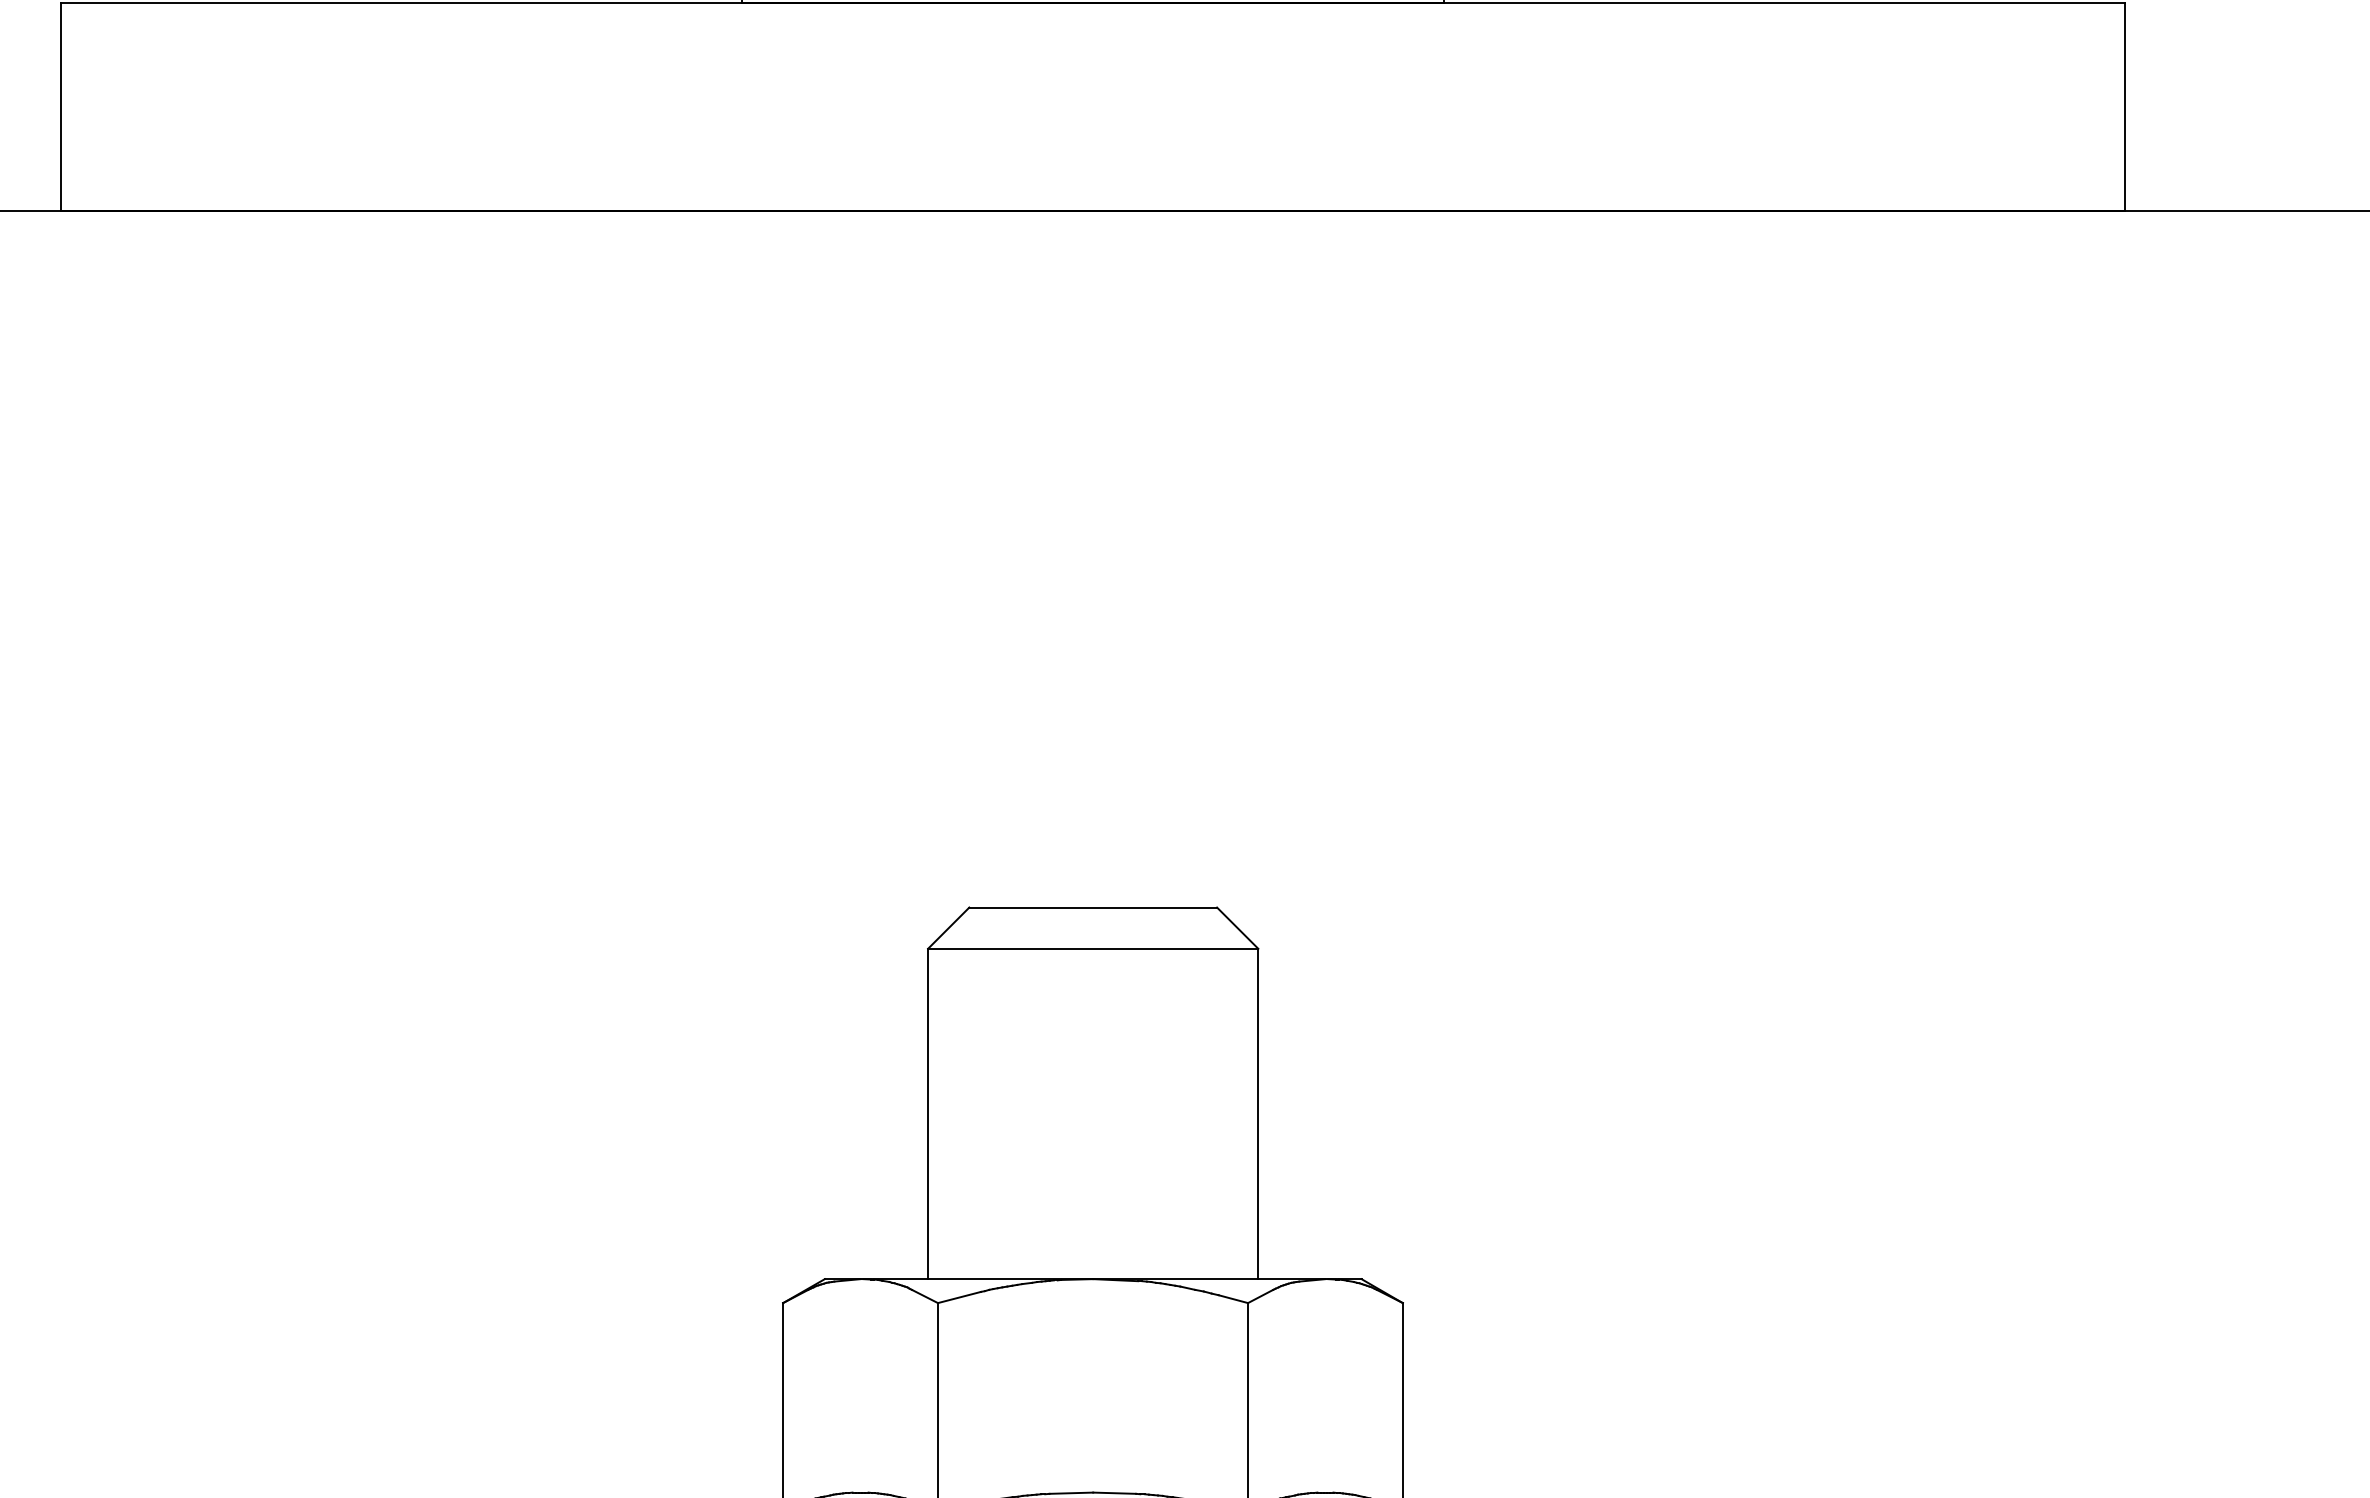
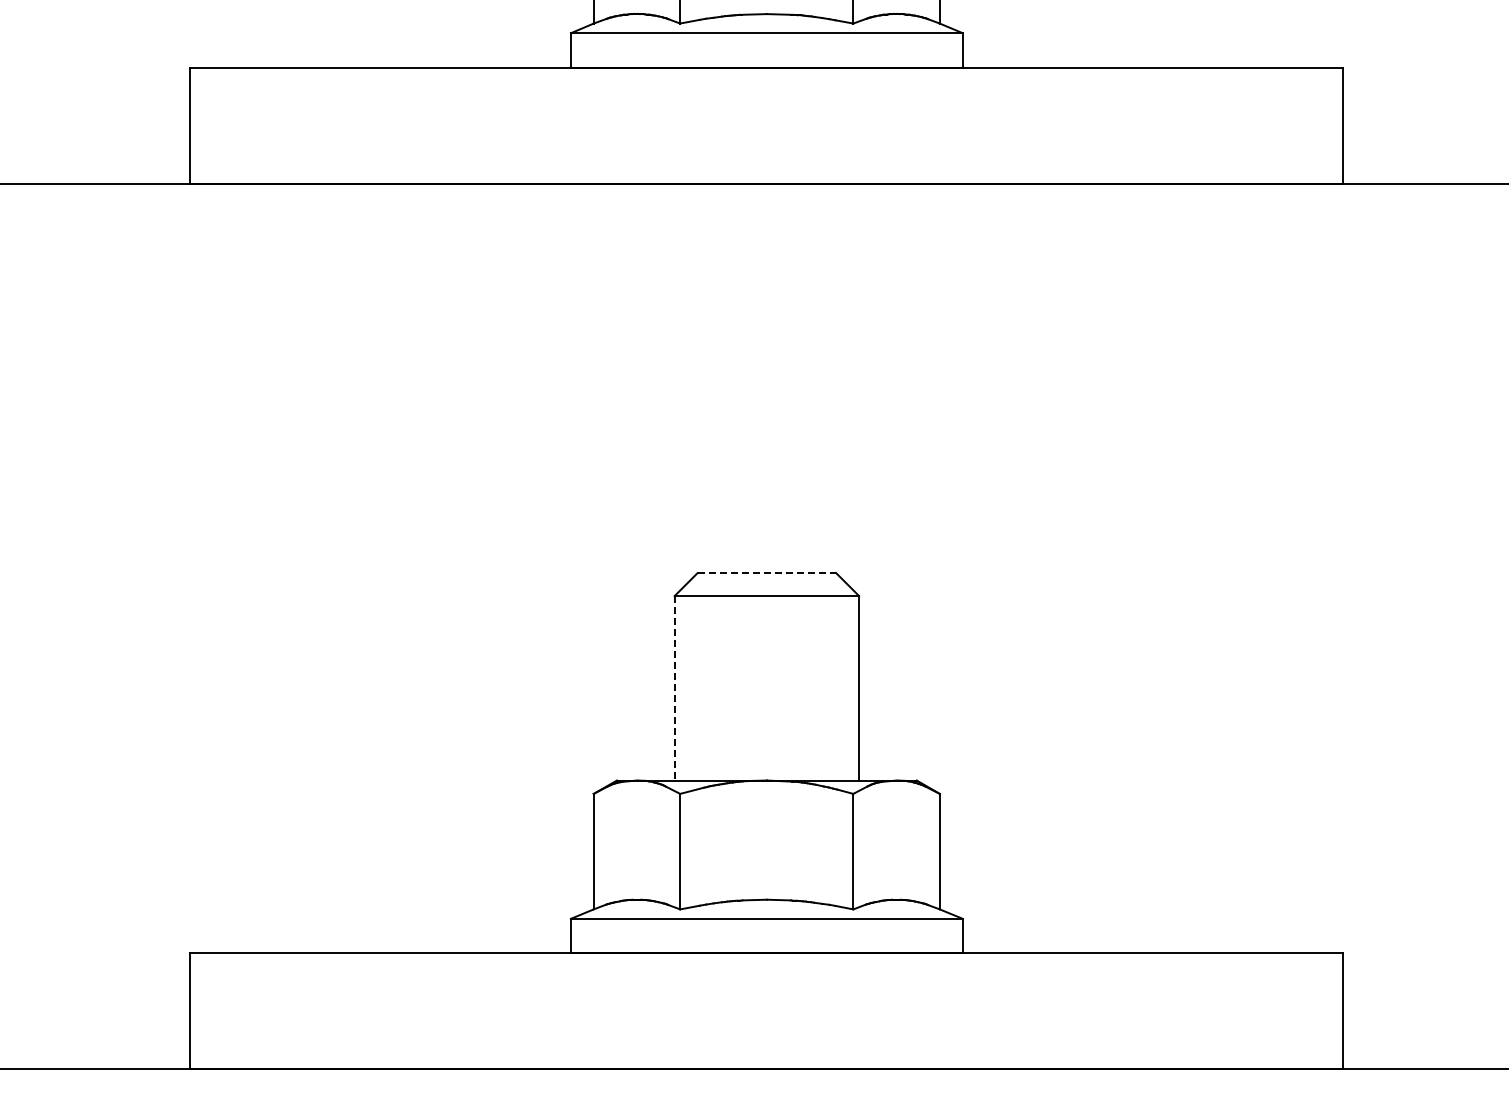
line: (1094, 908) -> (767, 573), solid -> dashed
line: (927, 1114) -> (674, 688), solid -> dashed

